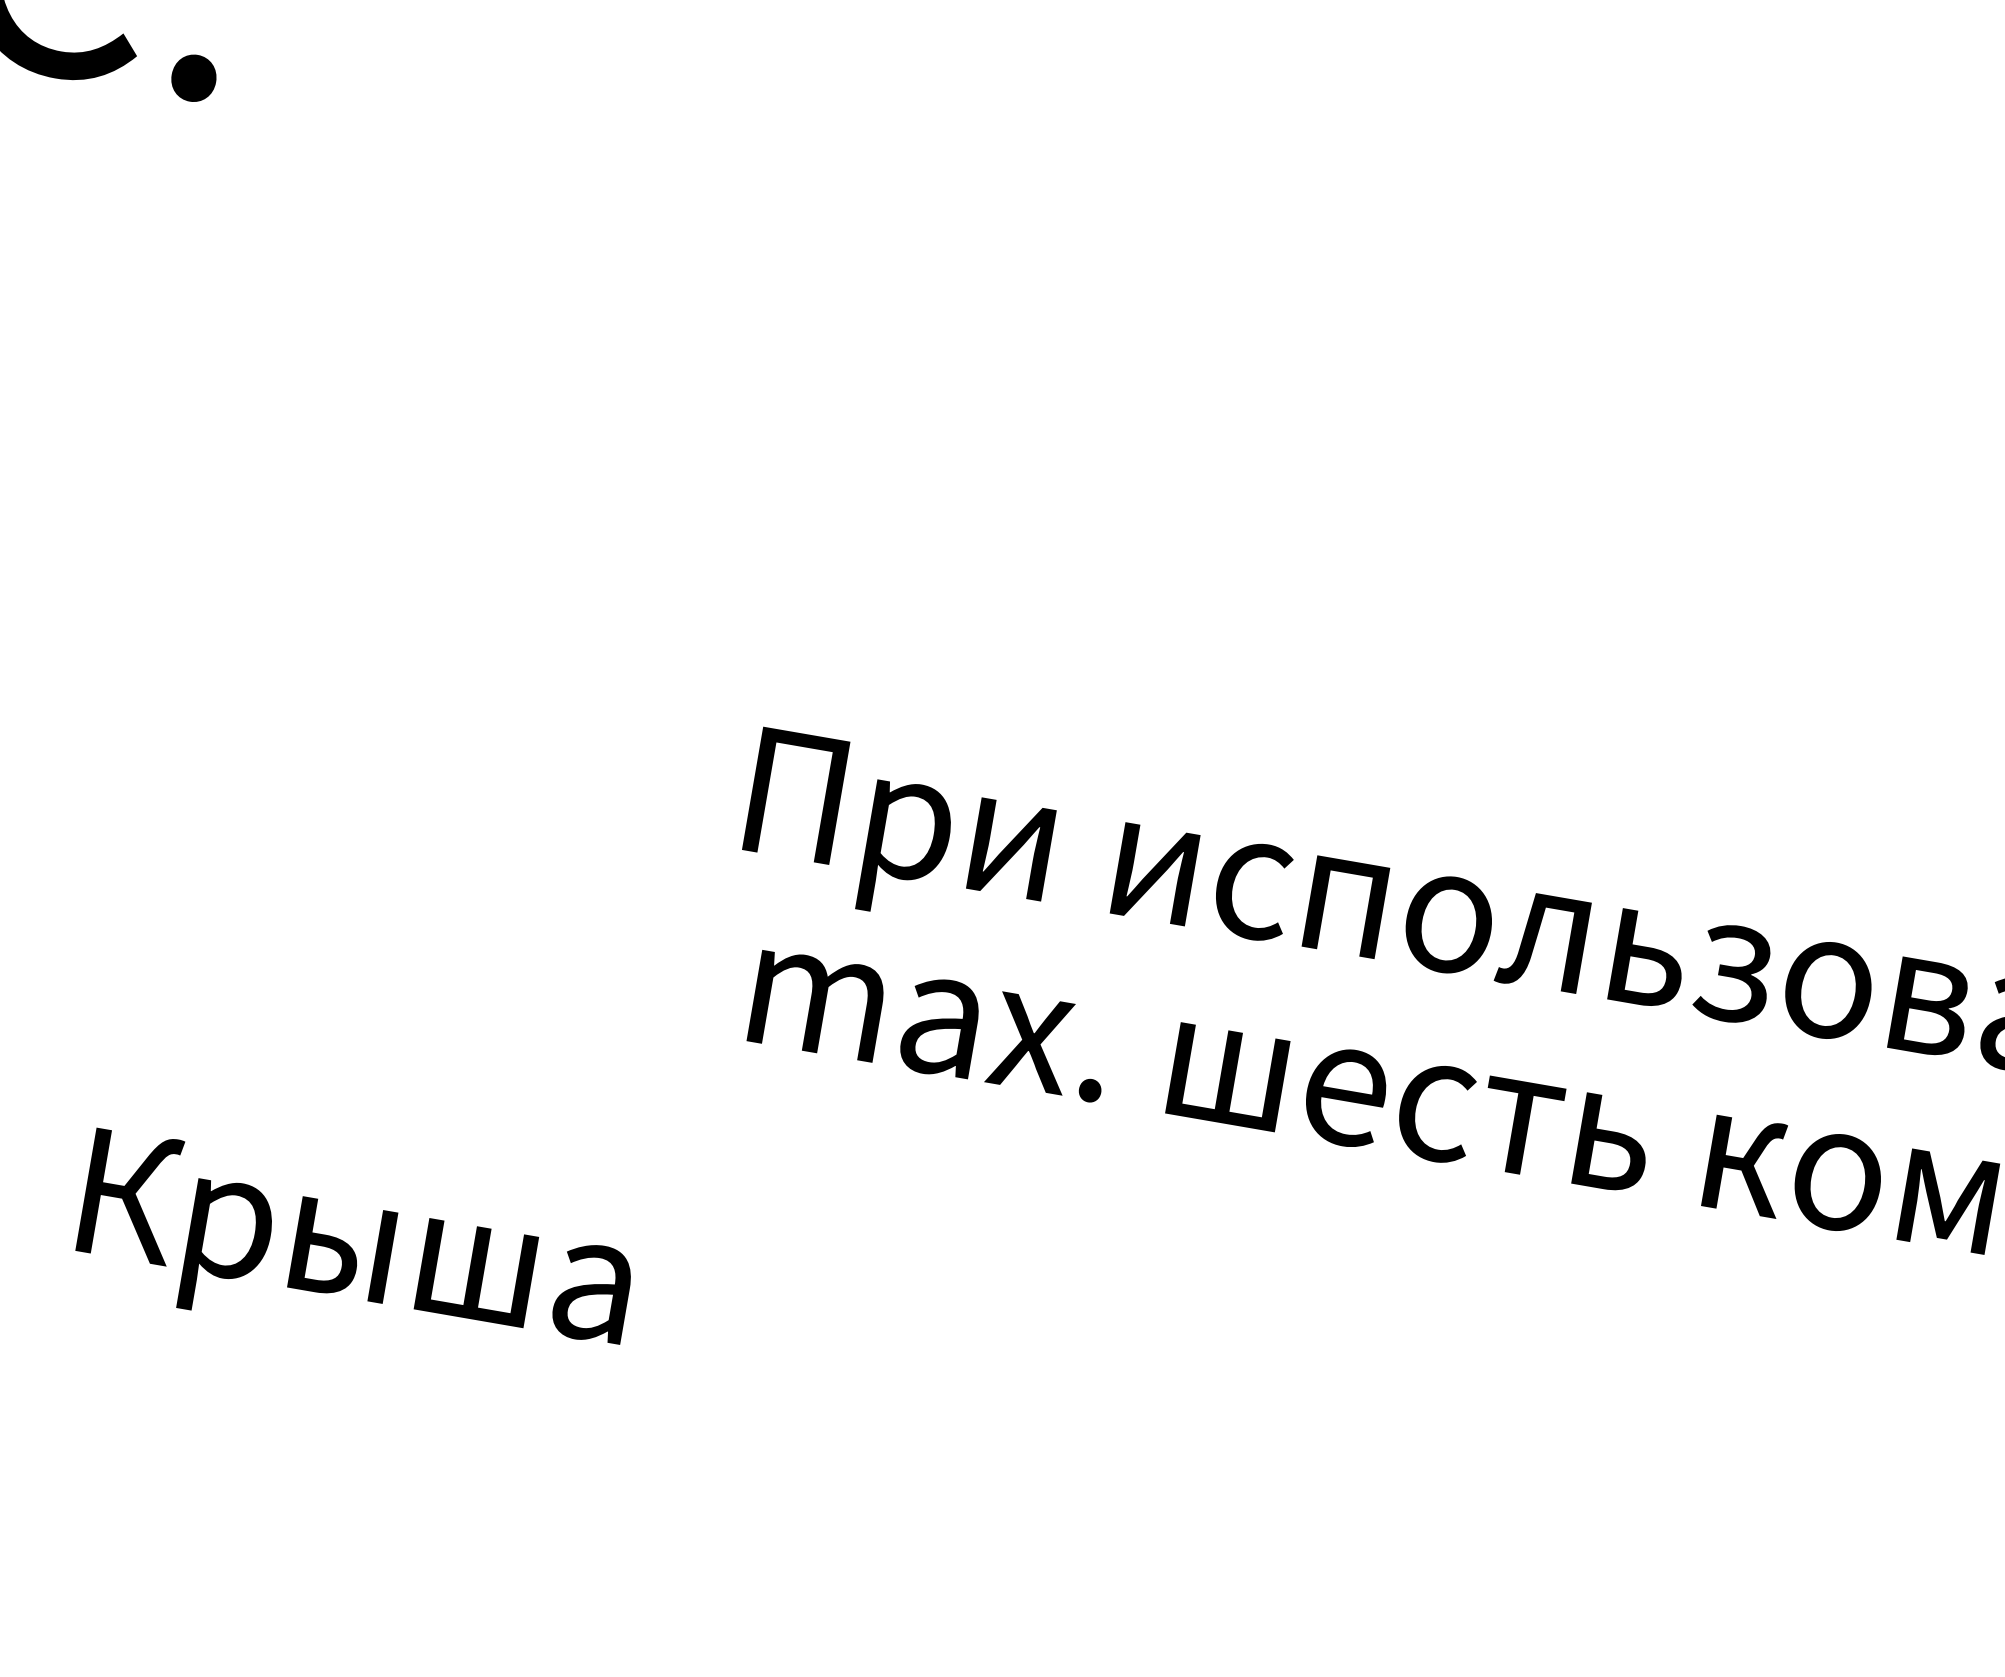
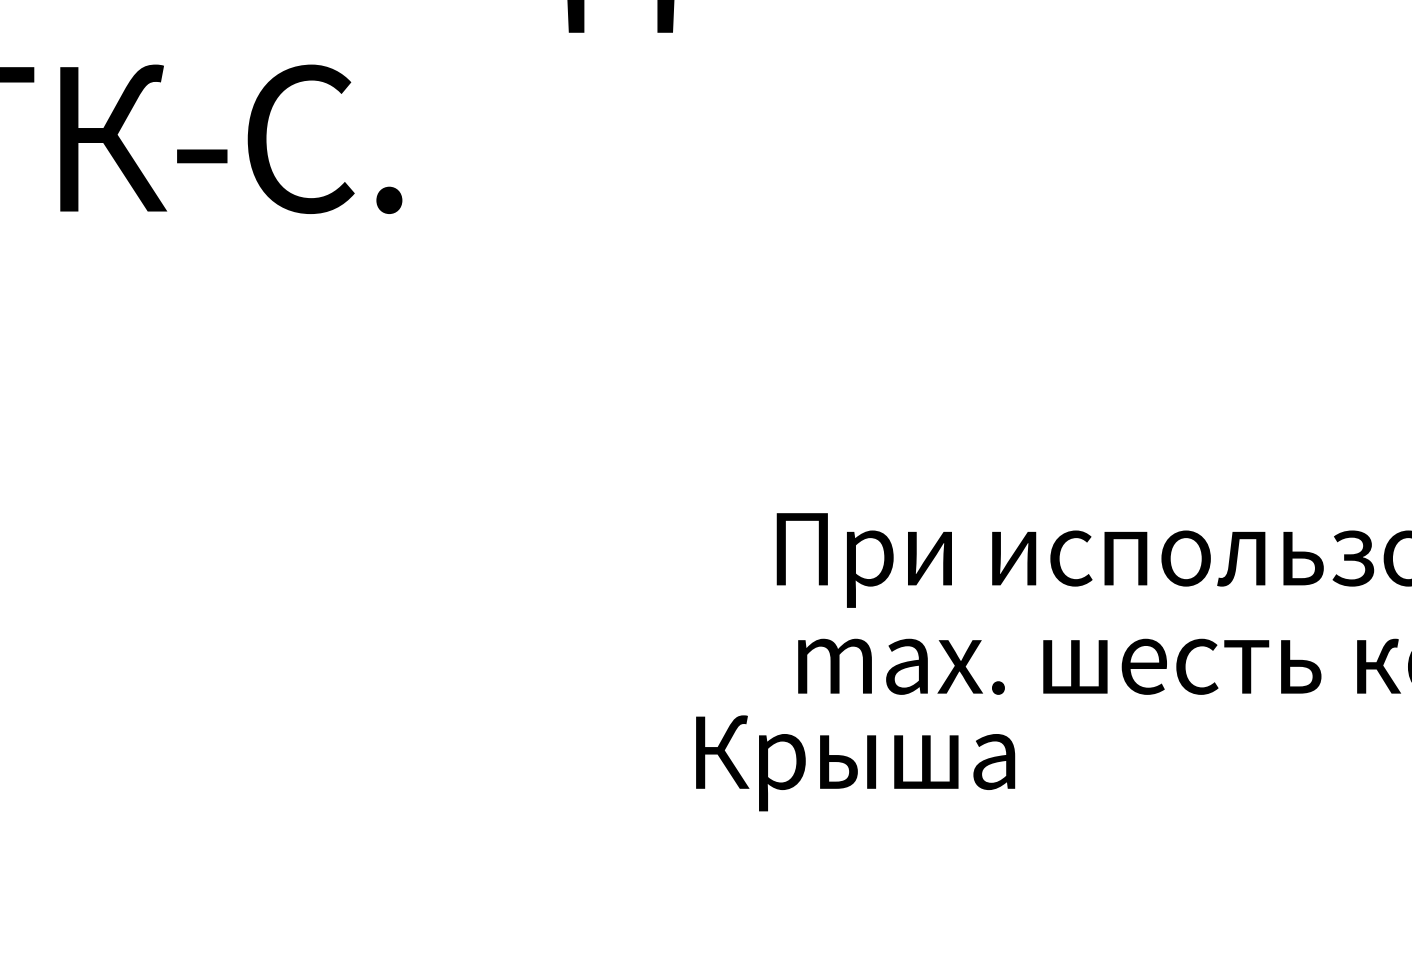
text: (354, 1254) -> (855, 763), moved

